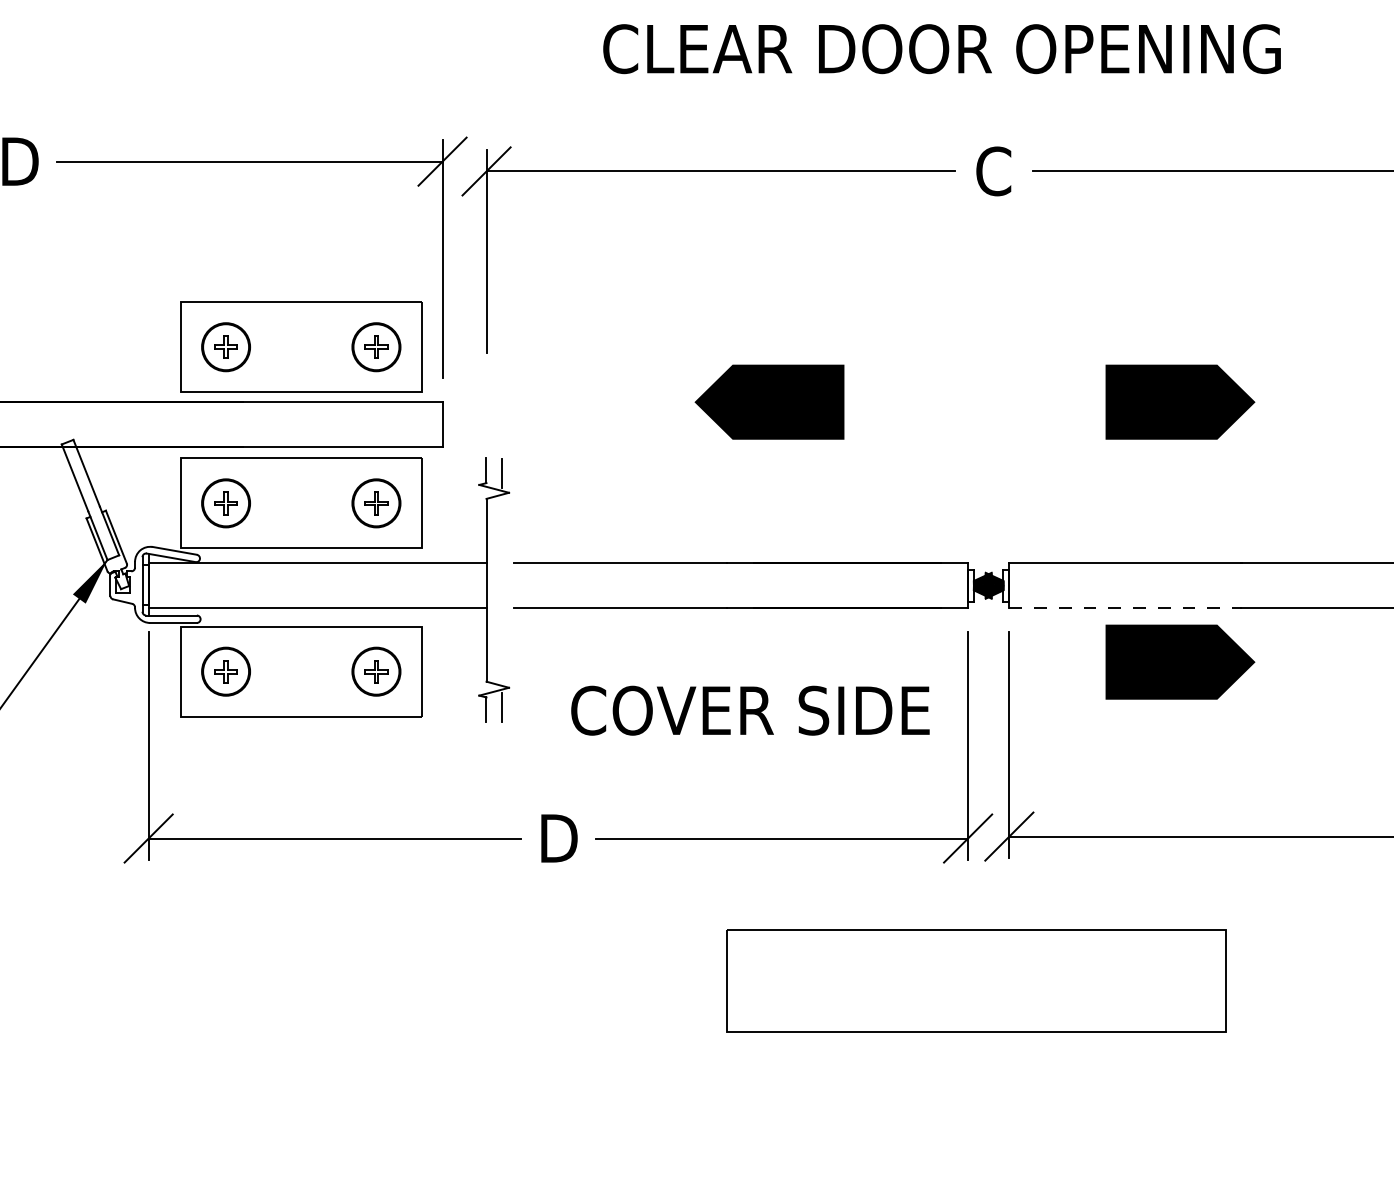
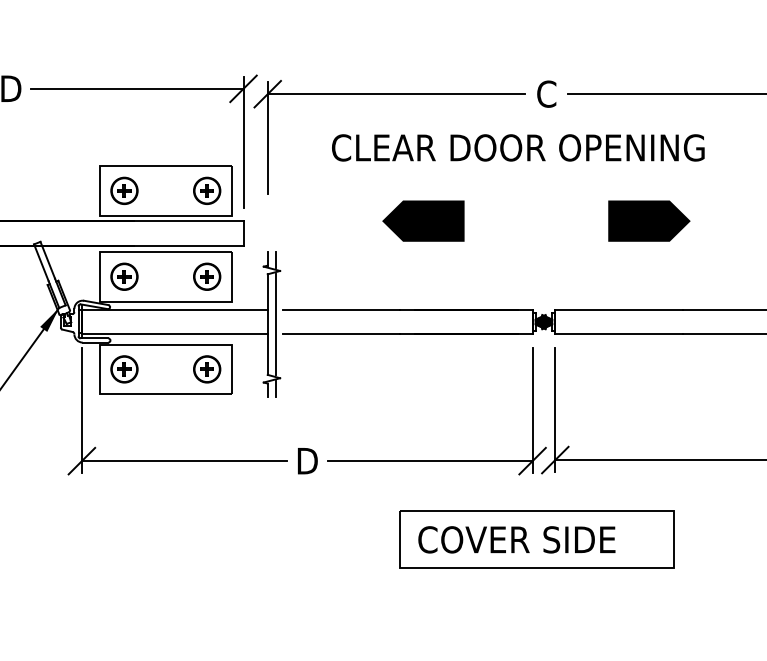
text: (942, 48) -> (518, 147), moved
line: (502, 590) -> (276, 324), added
line: (1126, 608) -> (619, 334), dashed -> solid
part: (1180, 660) -> (649, 363), removed
text: (749, 710) -> (516, 539), moved

